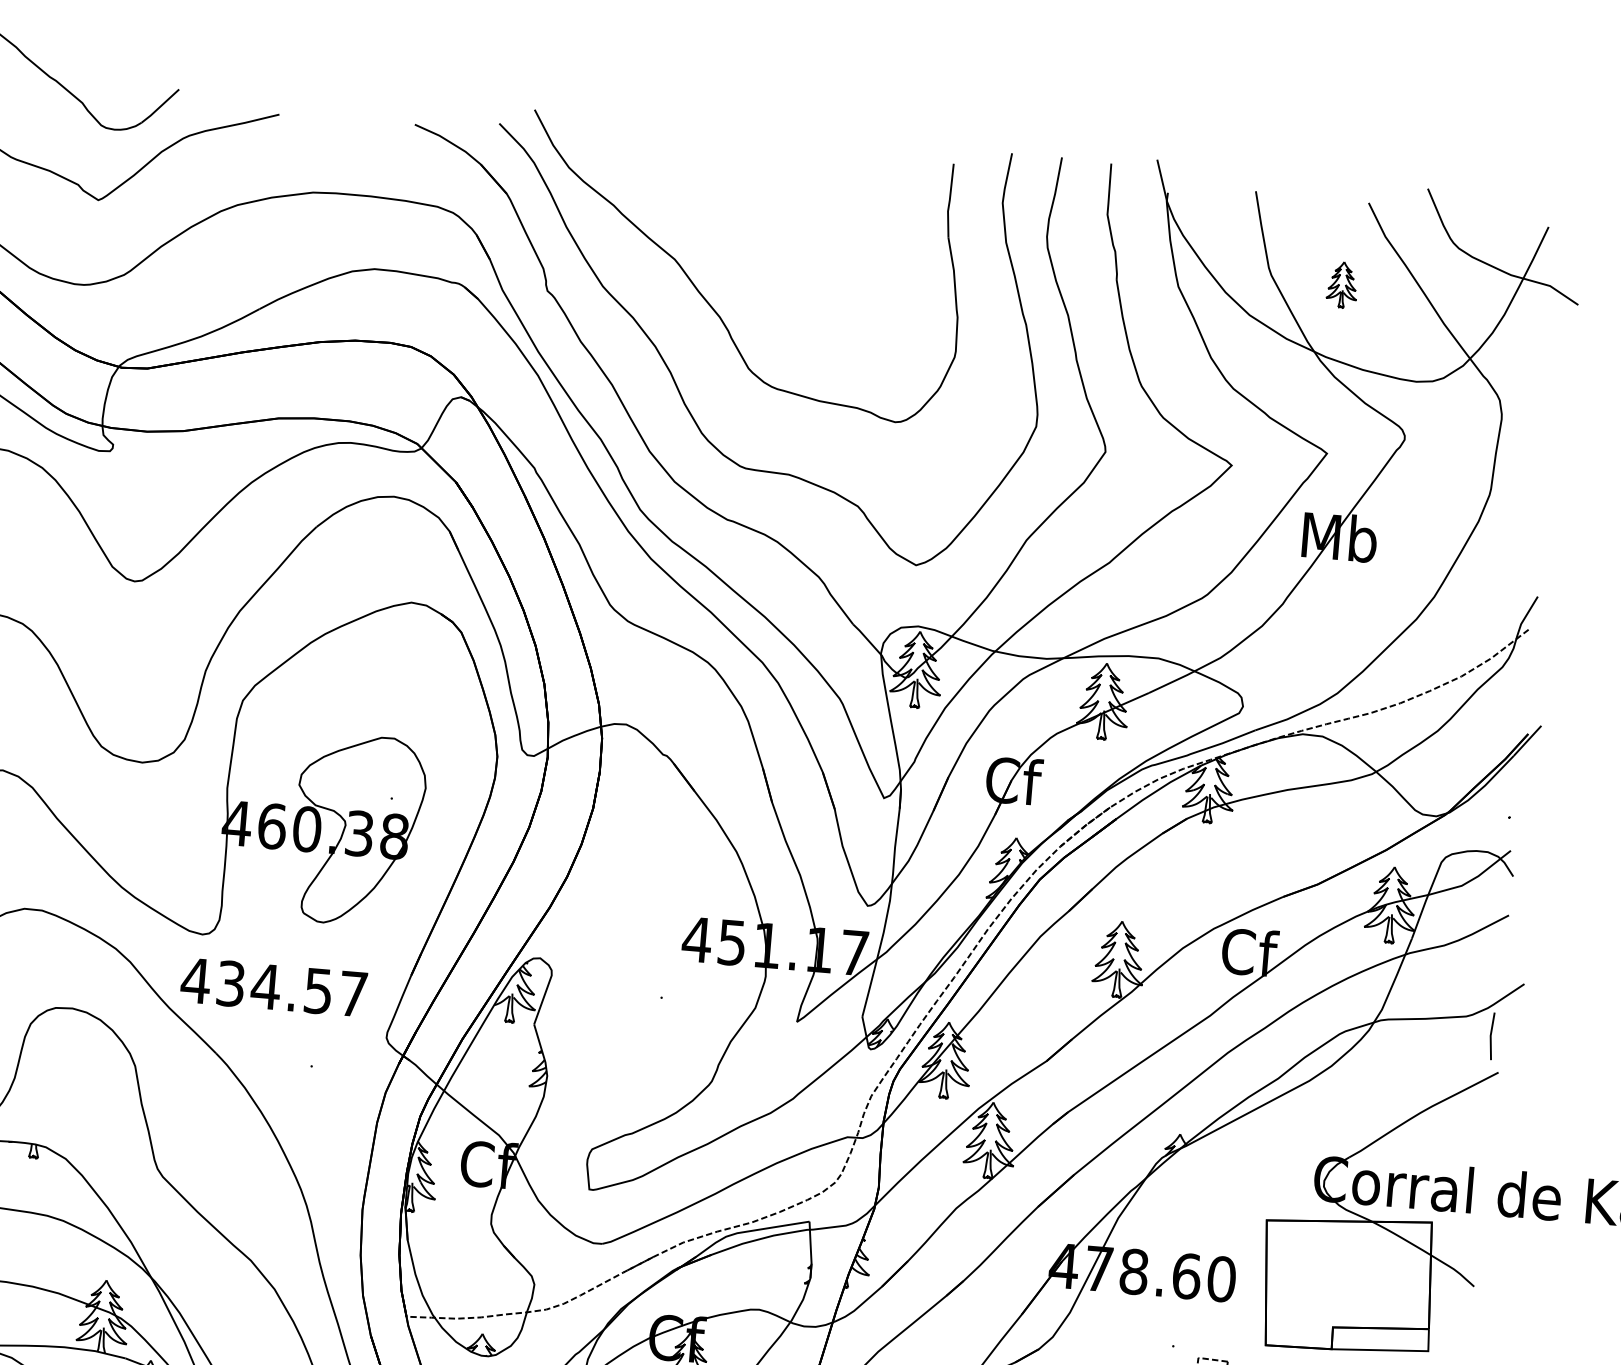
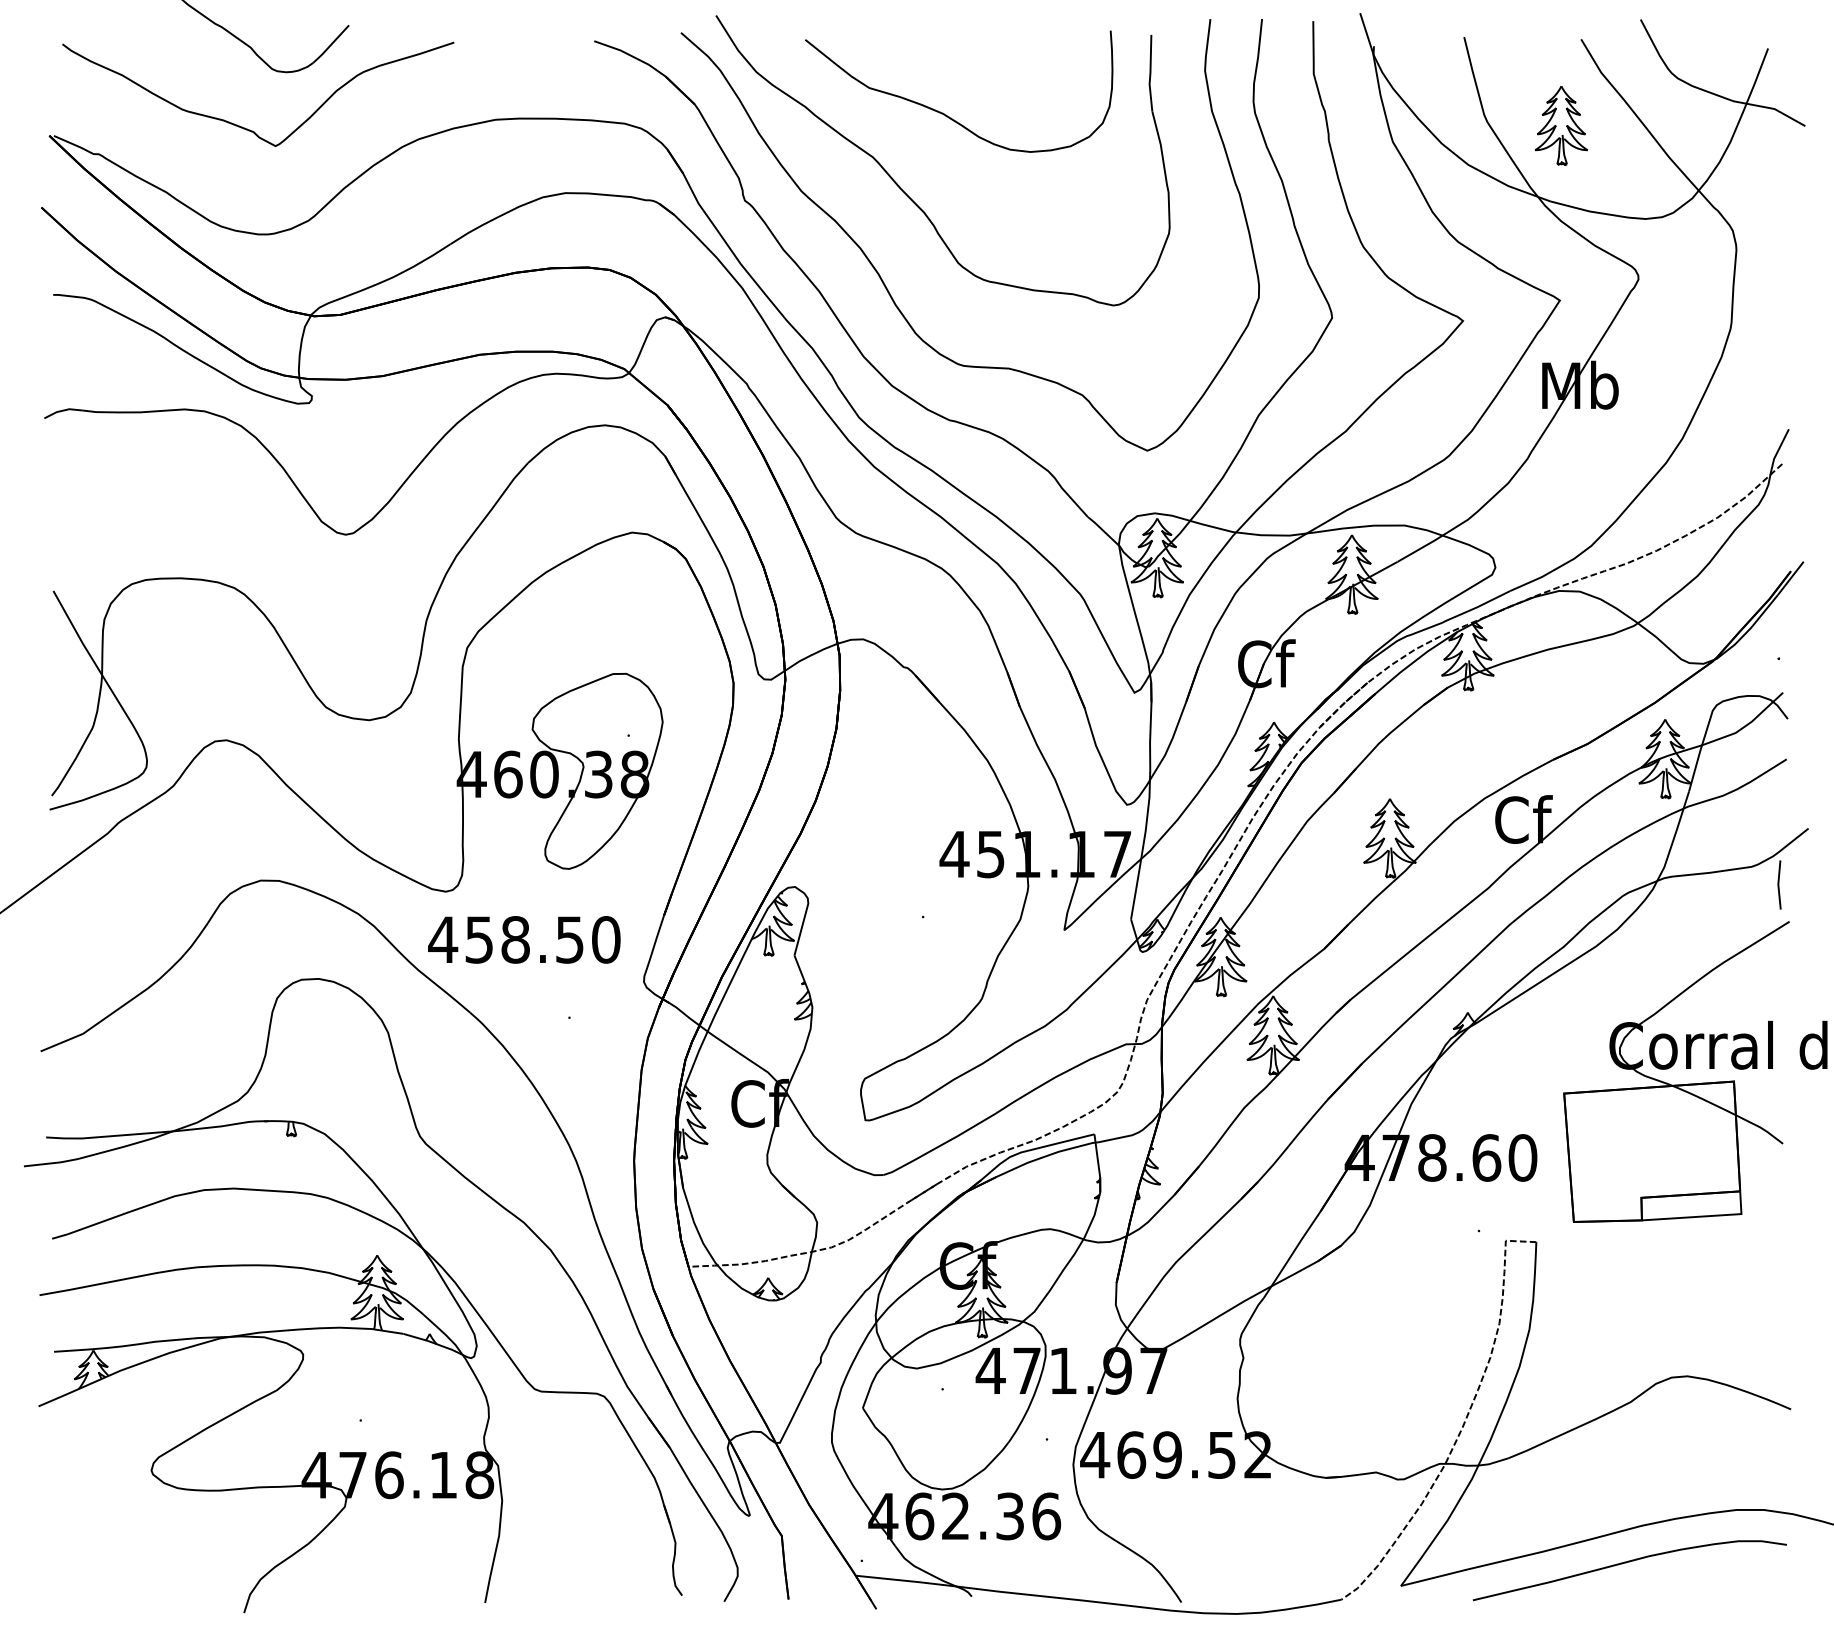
curve: (749, 224) -> (946, 114), added
part: (1341, 284) -> (1560, 125), size x1.67
text: (292, 988) -> (543, 939), 434.57 -> 458.50

